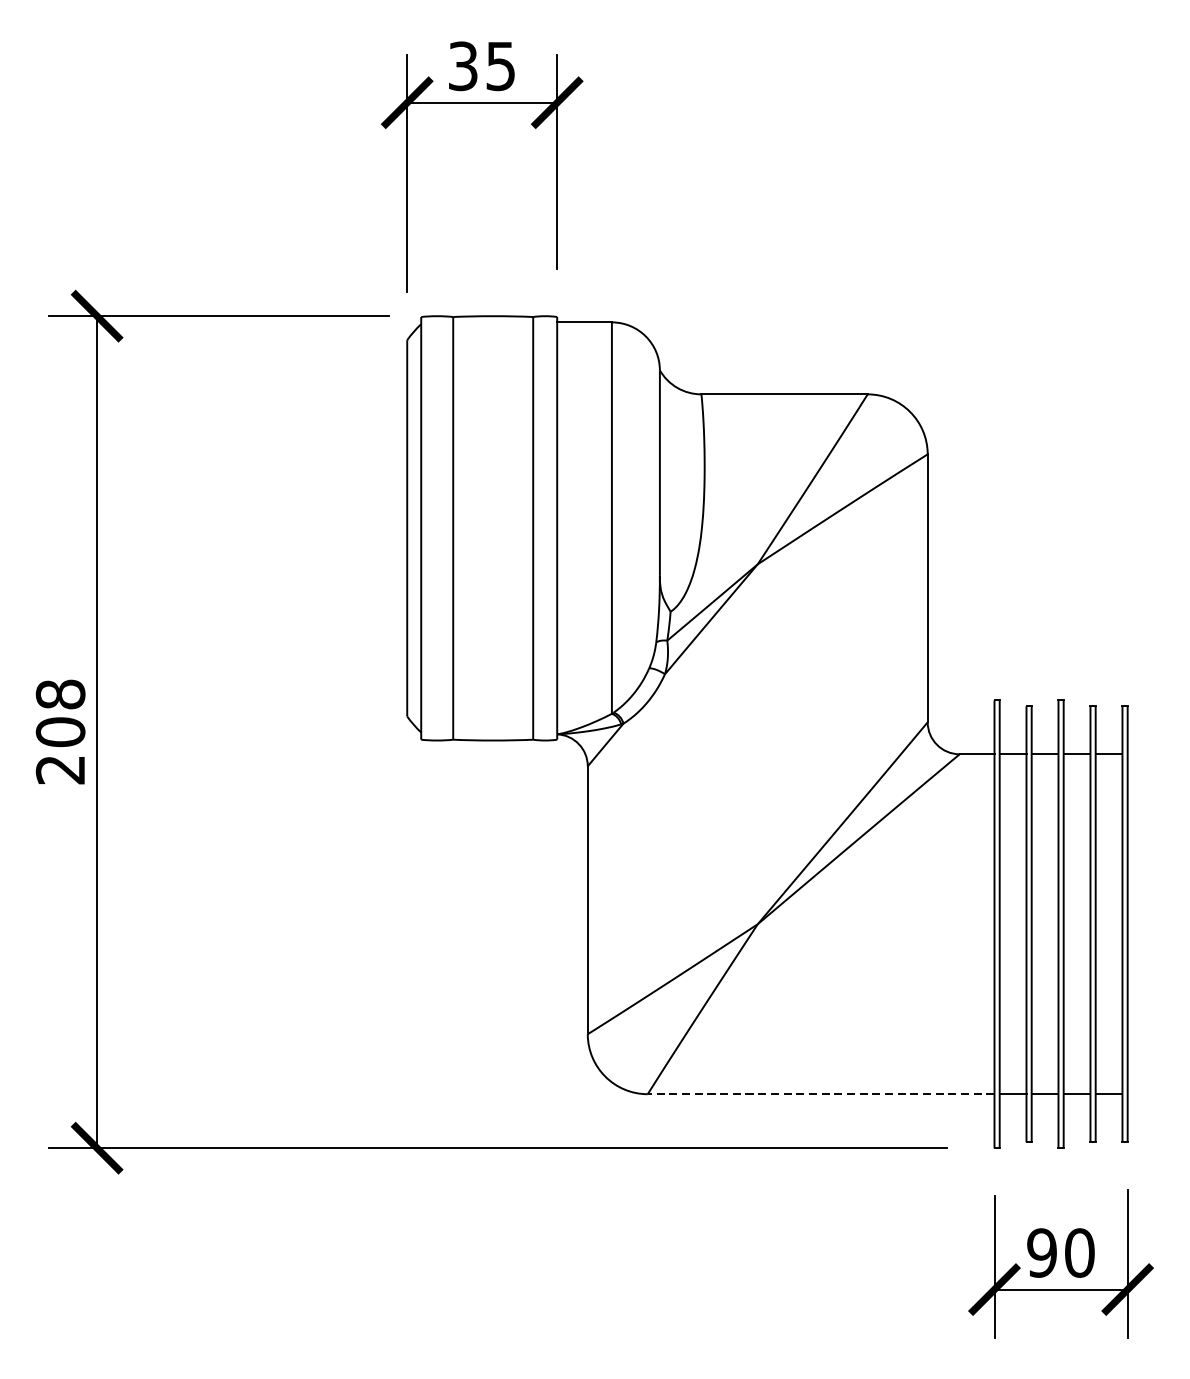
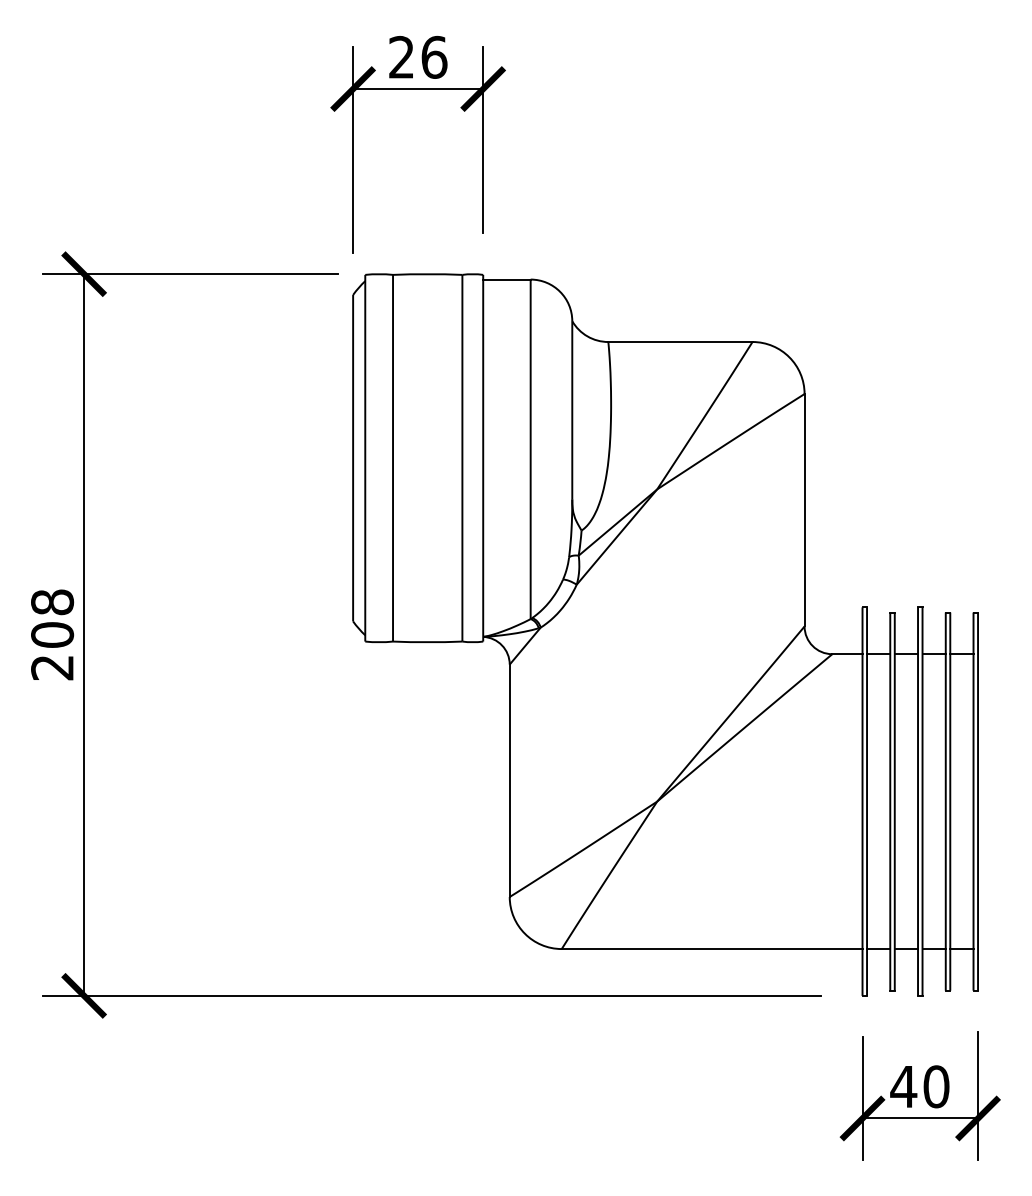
text: (482, 65) -> (418, 56), 35 -> 26
line: (820, 1094) -> (711, 949), dashed -> solid
text: (1041, 1252) -> (903, 1086), 90 -> 40

